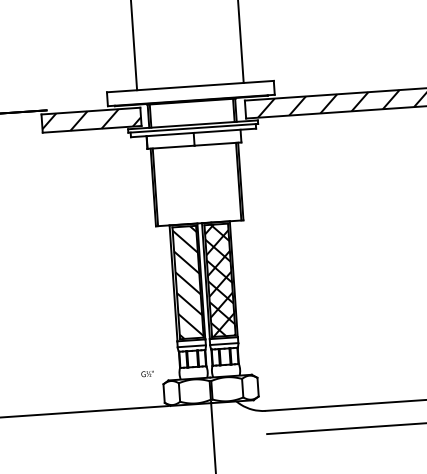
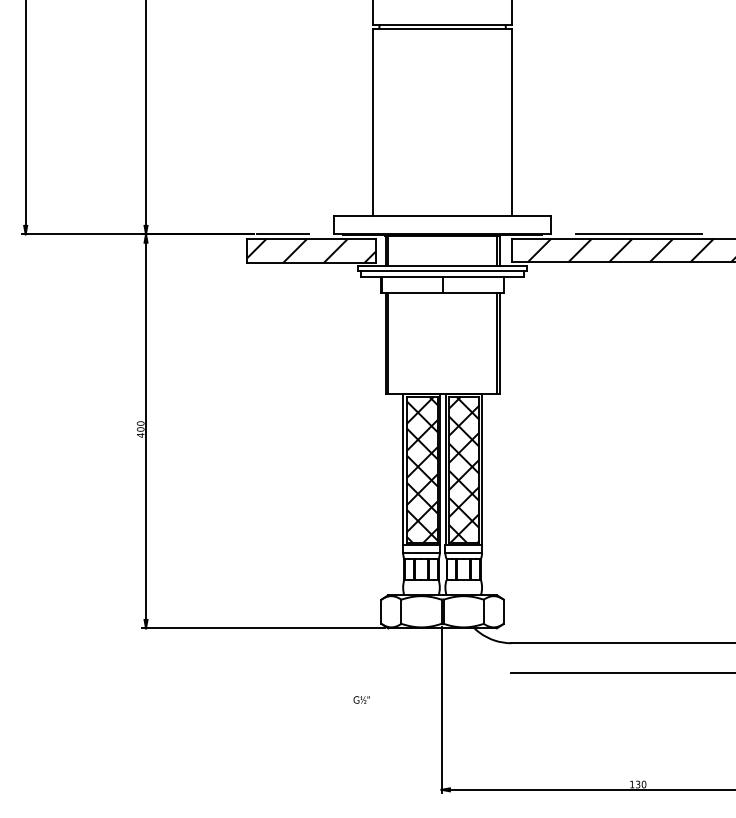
line: (341, 90) -> (638, 234), added
line: (69, 108) -> (283, 234), added
hatch: (187, 282) -> (421, 469), added
text: (147, 373) -> (361, 699), moved

